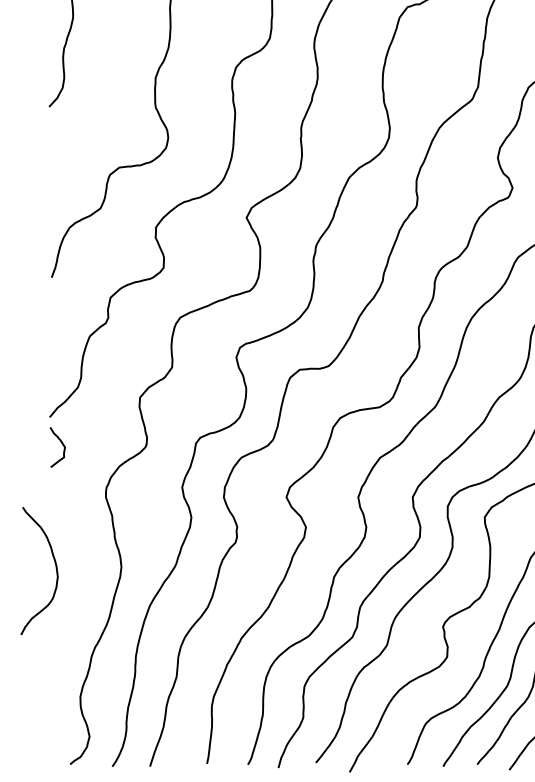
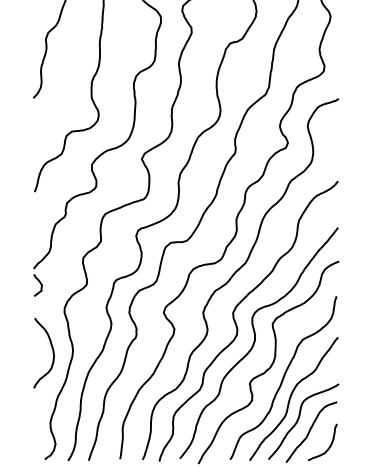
curve: (54, 571) -> (52, 353), moved

